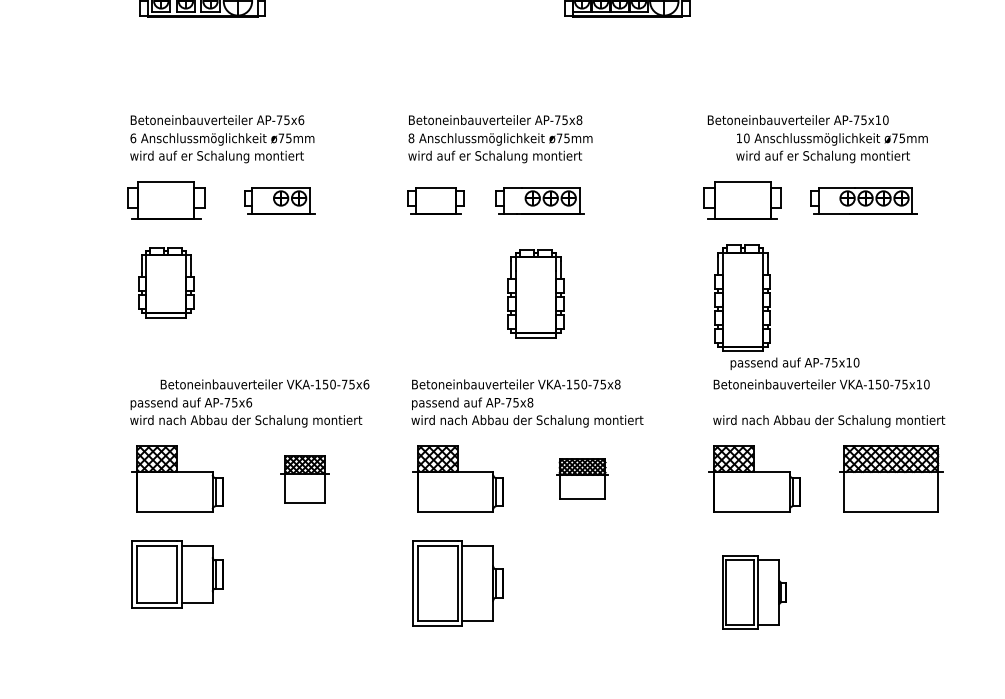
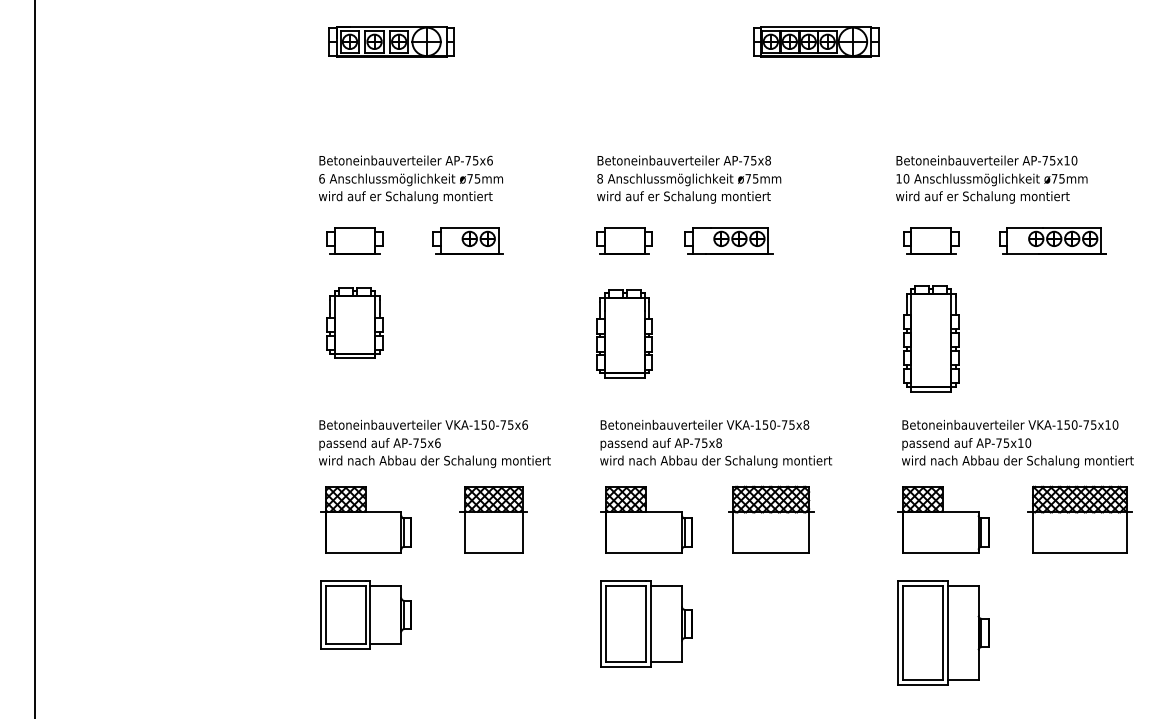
text: (831, 148) -> (991, 188), moved
part: (165, 200) -> (354, 240), size x0.71
part: (742, 200) -> (931, 240), size x0.71
part: (535, 293) -> (624, 333), moved
text: (794, 364) -> (966, 444), moved
text: (264, 384) -> (423, 424), moved
part: (304, 479) -> (493, 519), size x1.43
part: (582, 479) -> (771, 519), size x1.67
part: (754, 592) -> (943, 632), size x1.43

